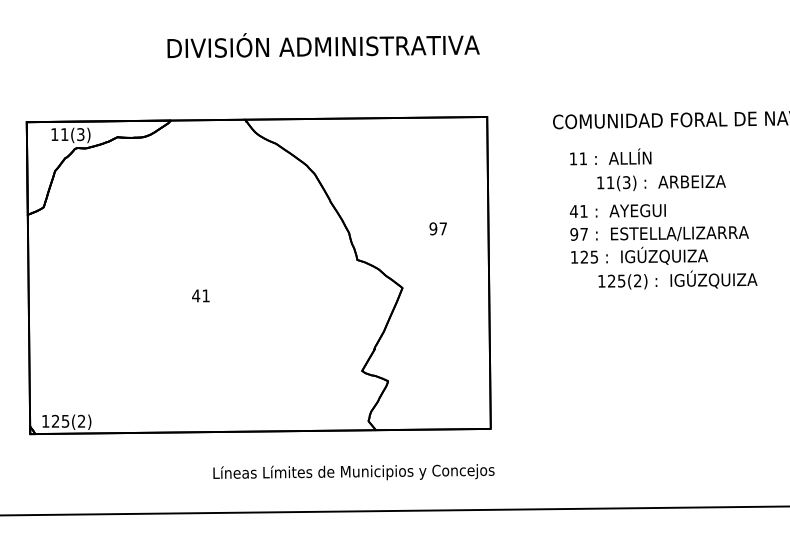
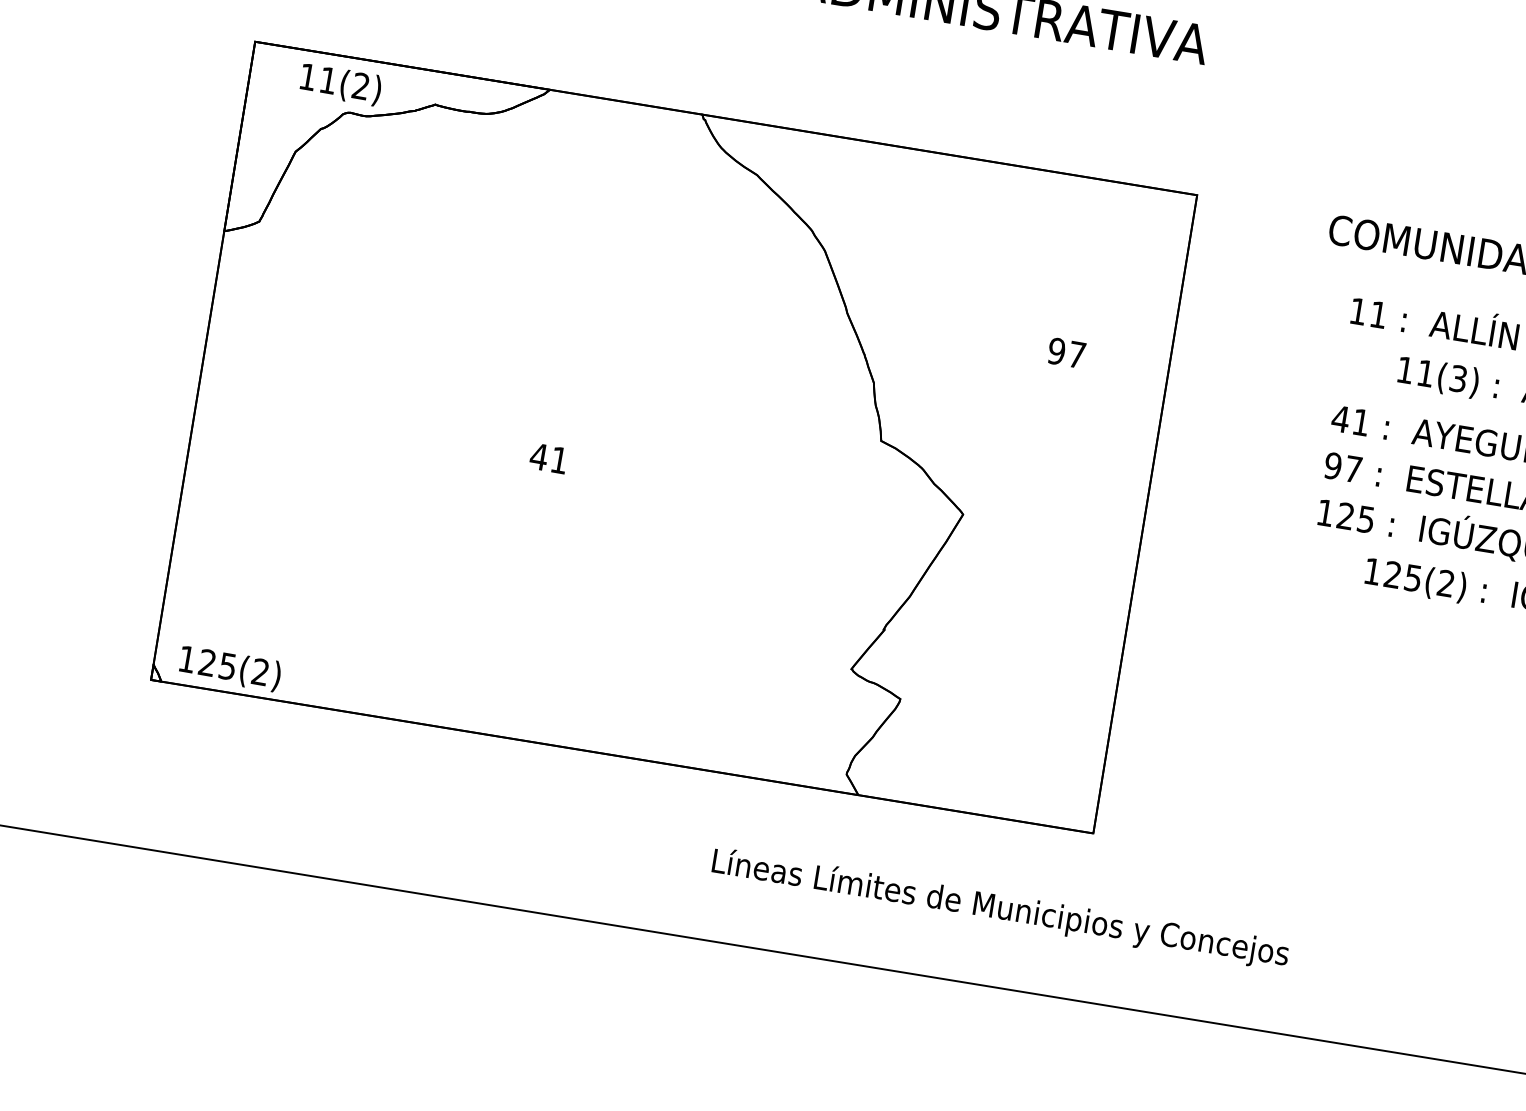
text: (80, 134) -> (360, 86), 11(3) -> 11(2)
text: (437, 228) -> (1065, 352), moved
text: (353, 472) -> (999, 908), moved

